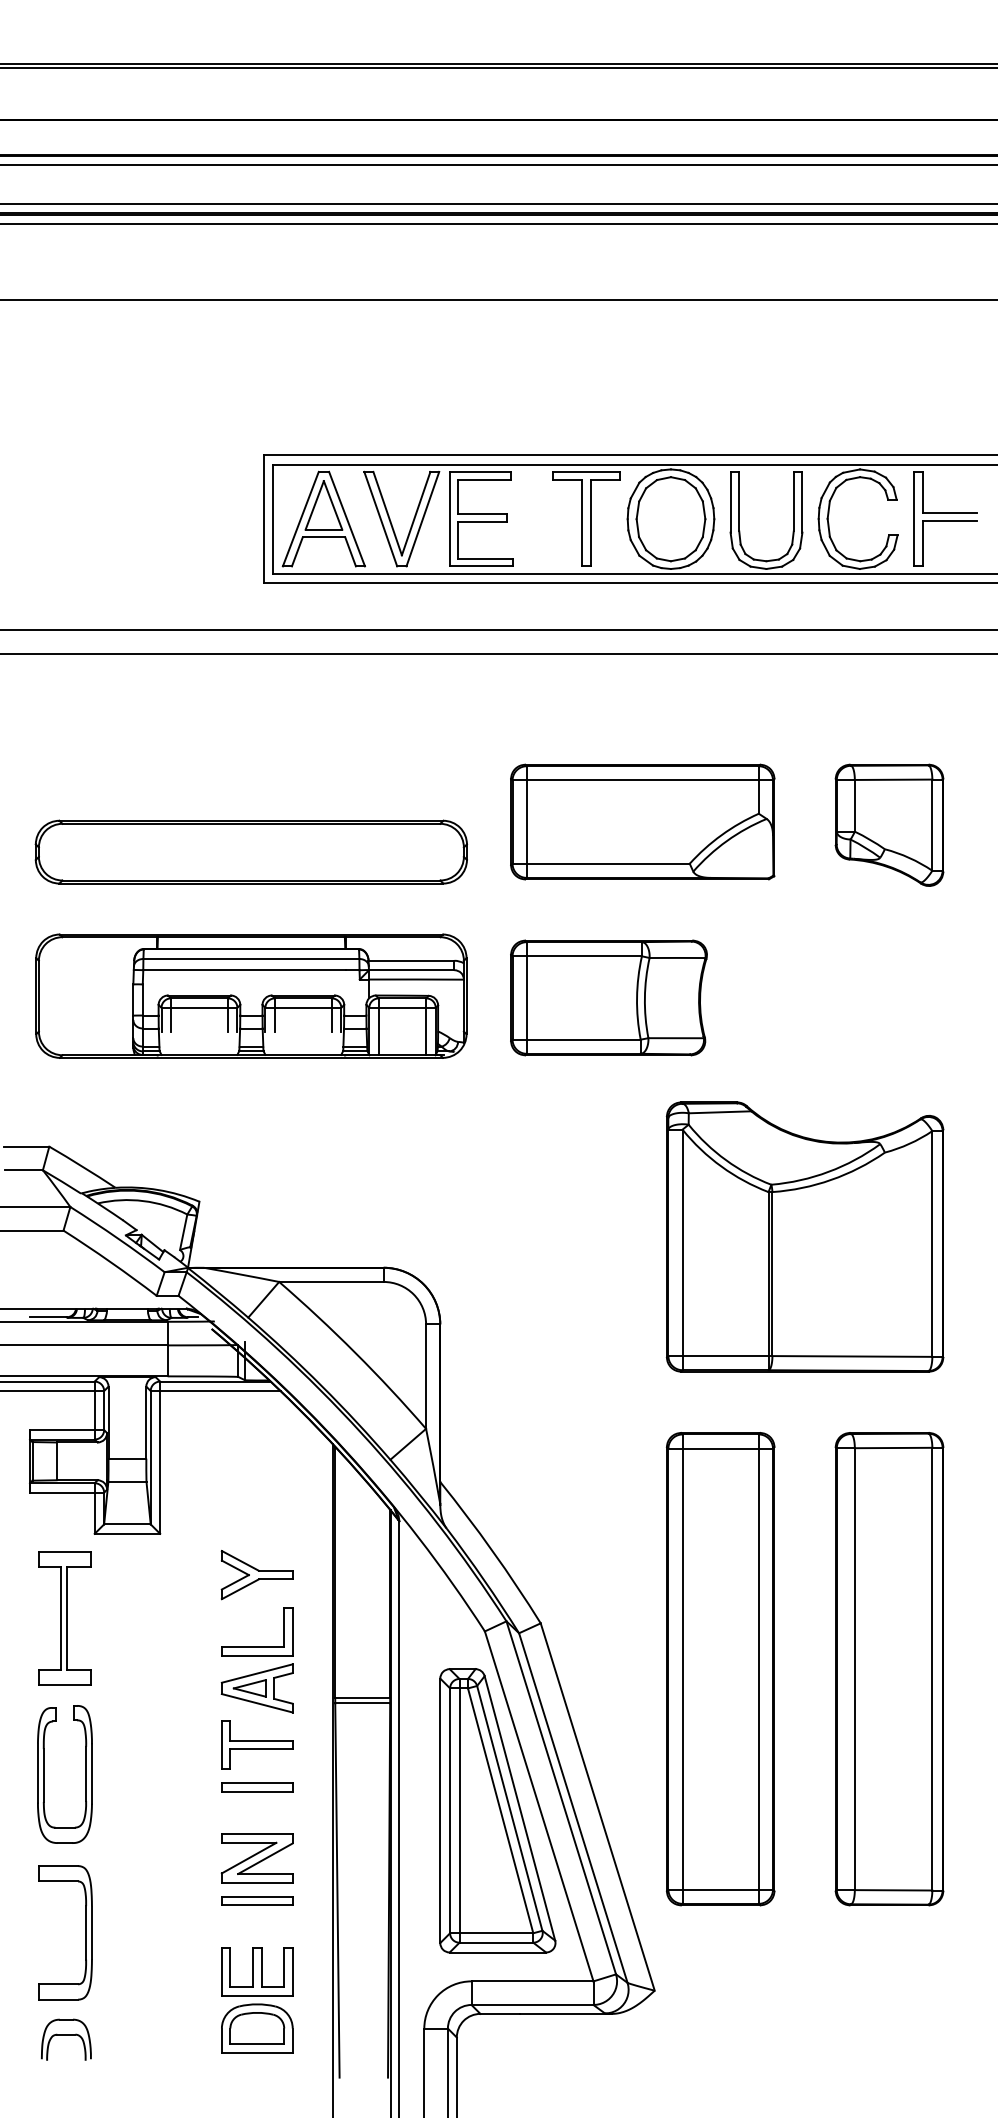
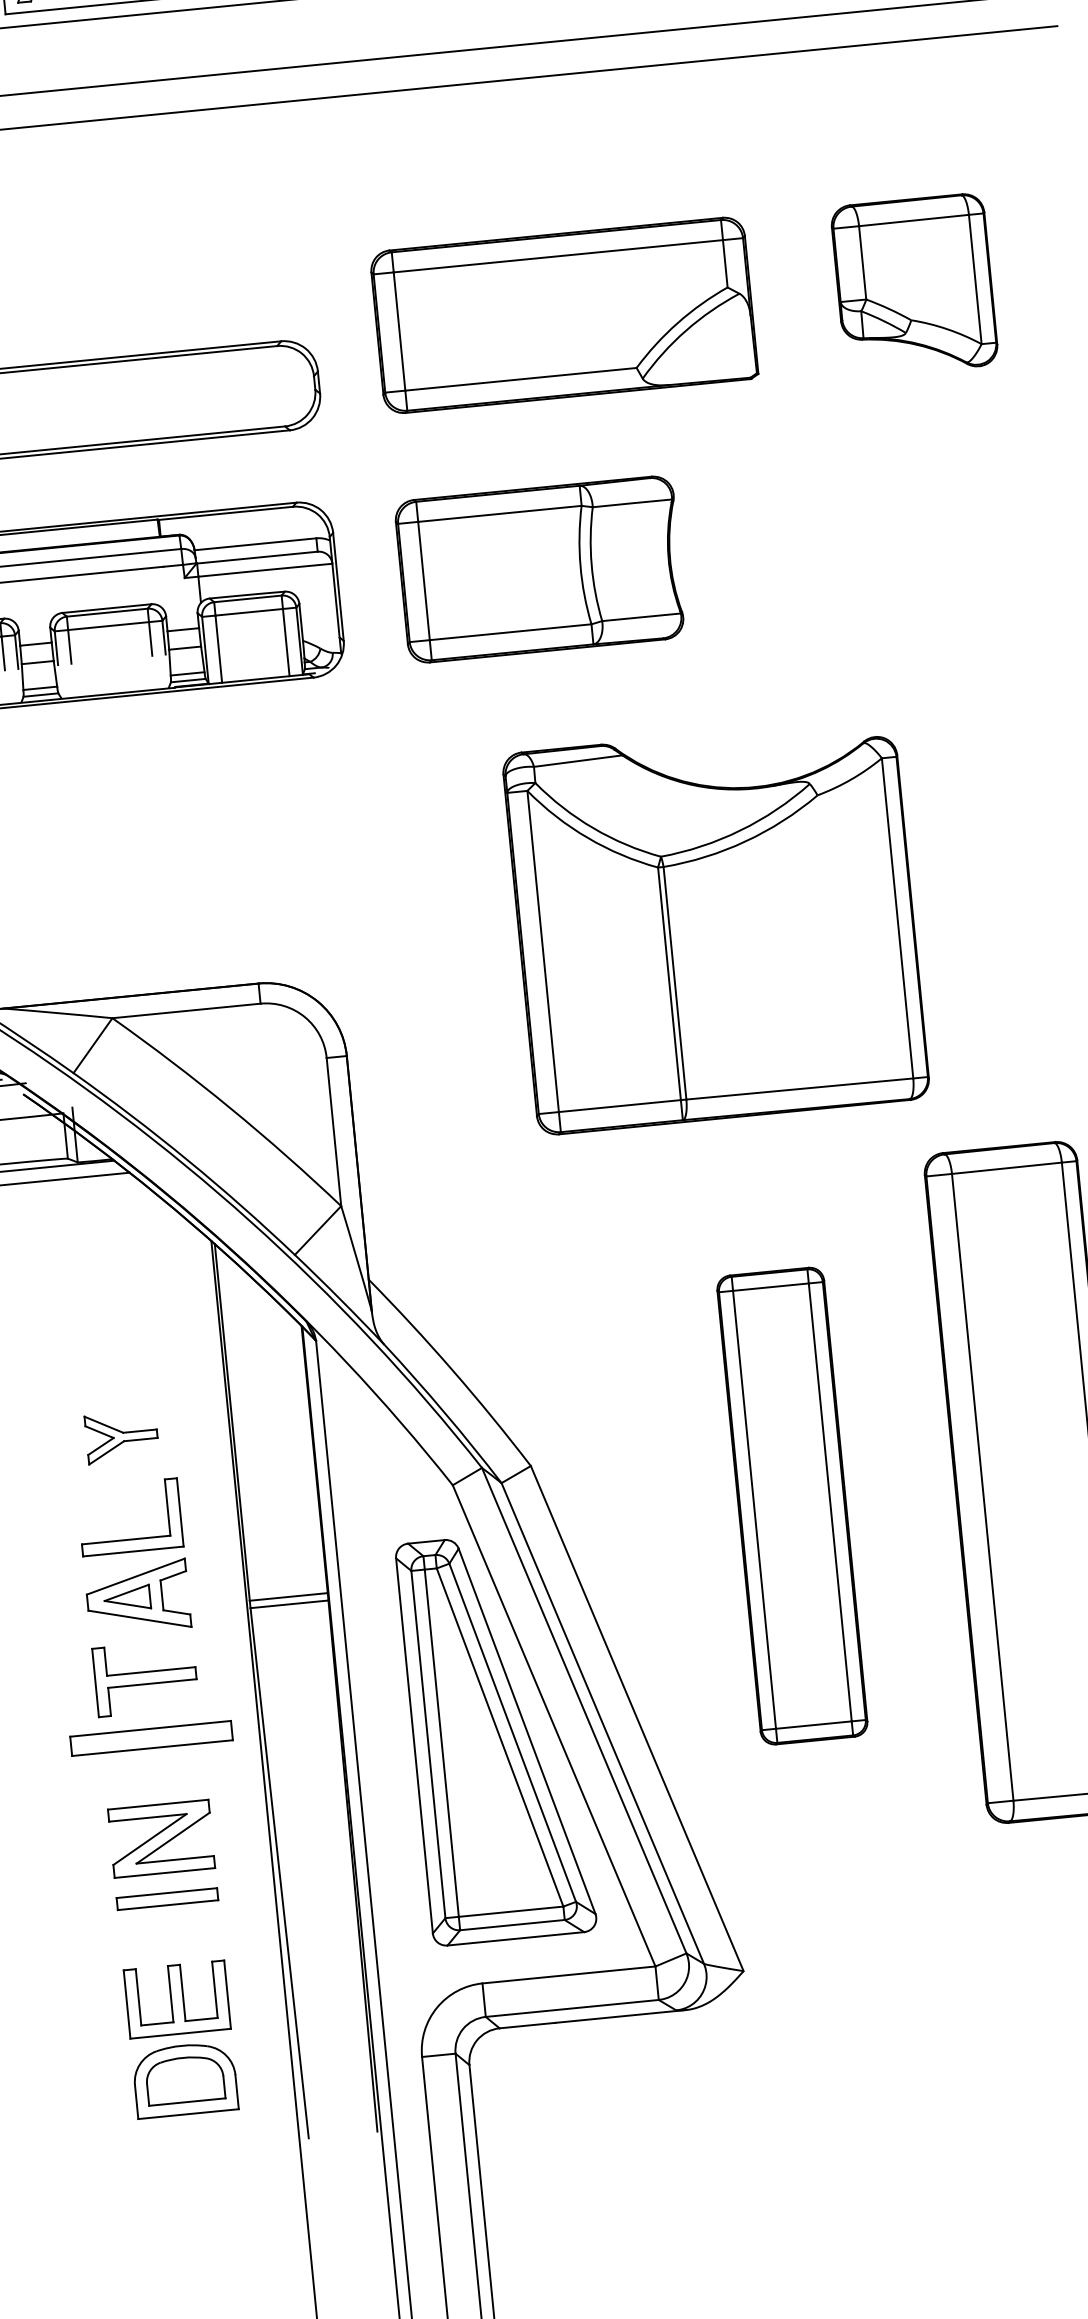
part: (804, 1236) -> (715, 925), moved
part: (256, 1575) -> (121, 1437), size x0.7
part: (720, 1669) -> (792, 1506), size x0.7
part: (257, 1787) -> (151, 1738), size x1.6

